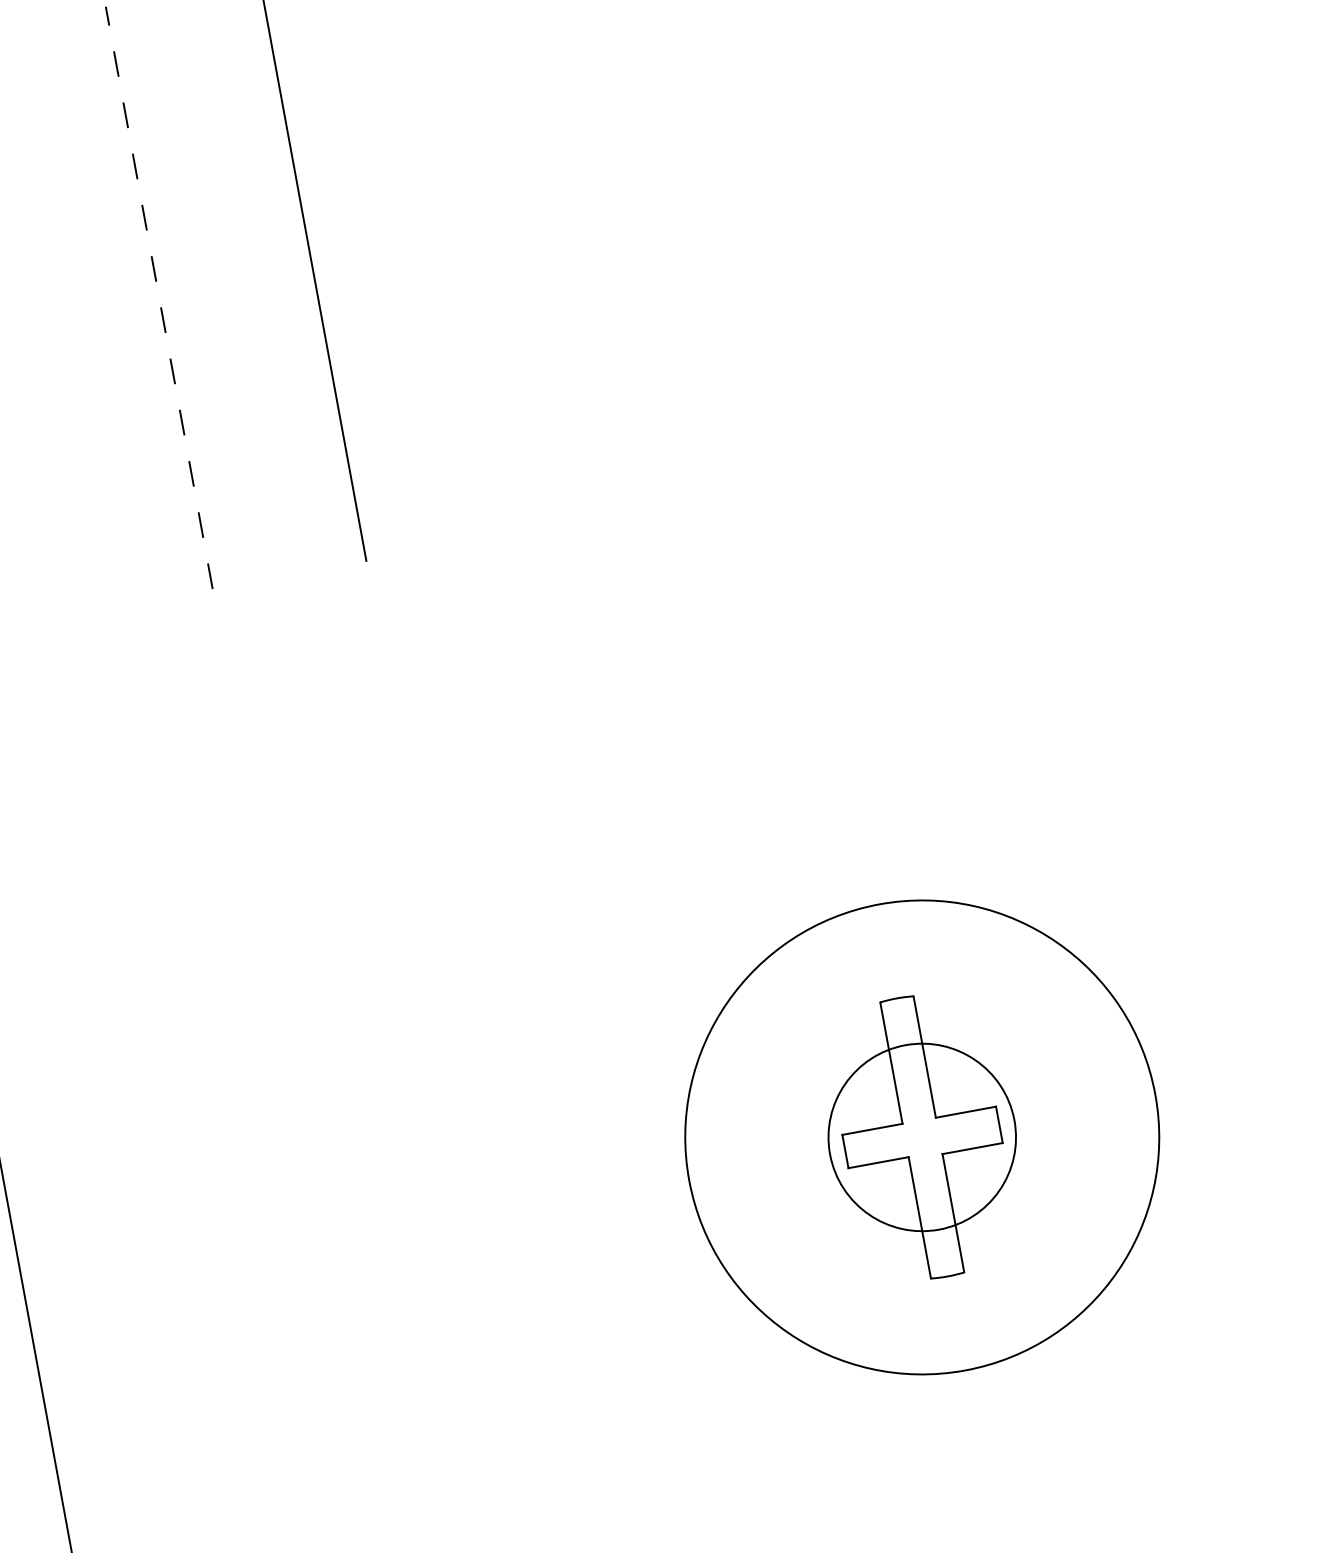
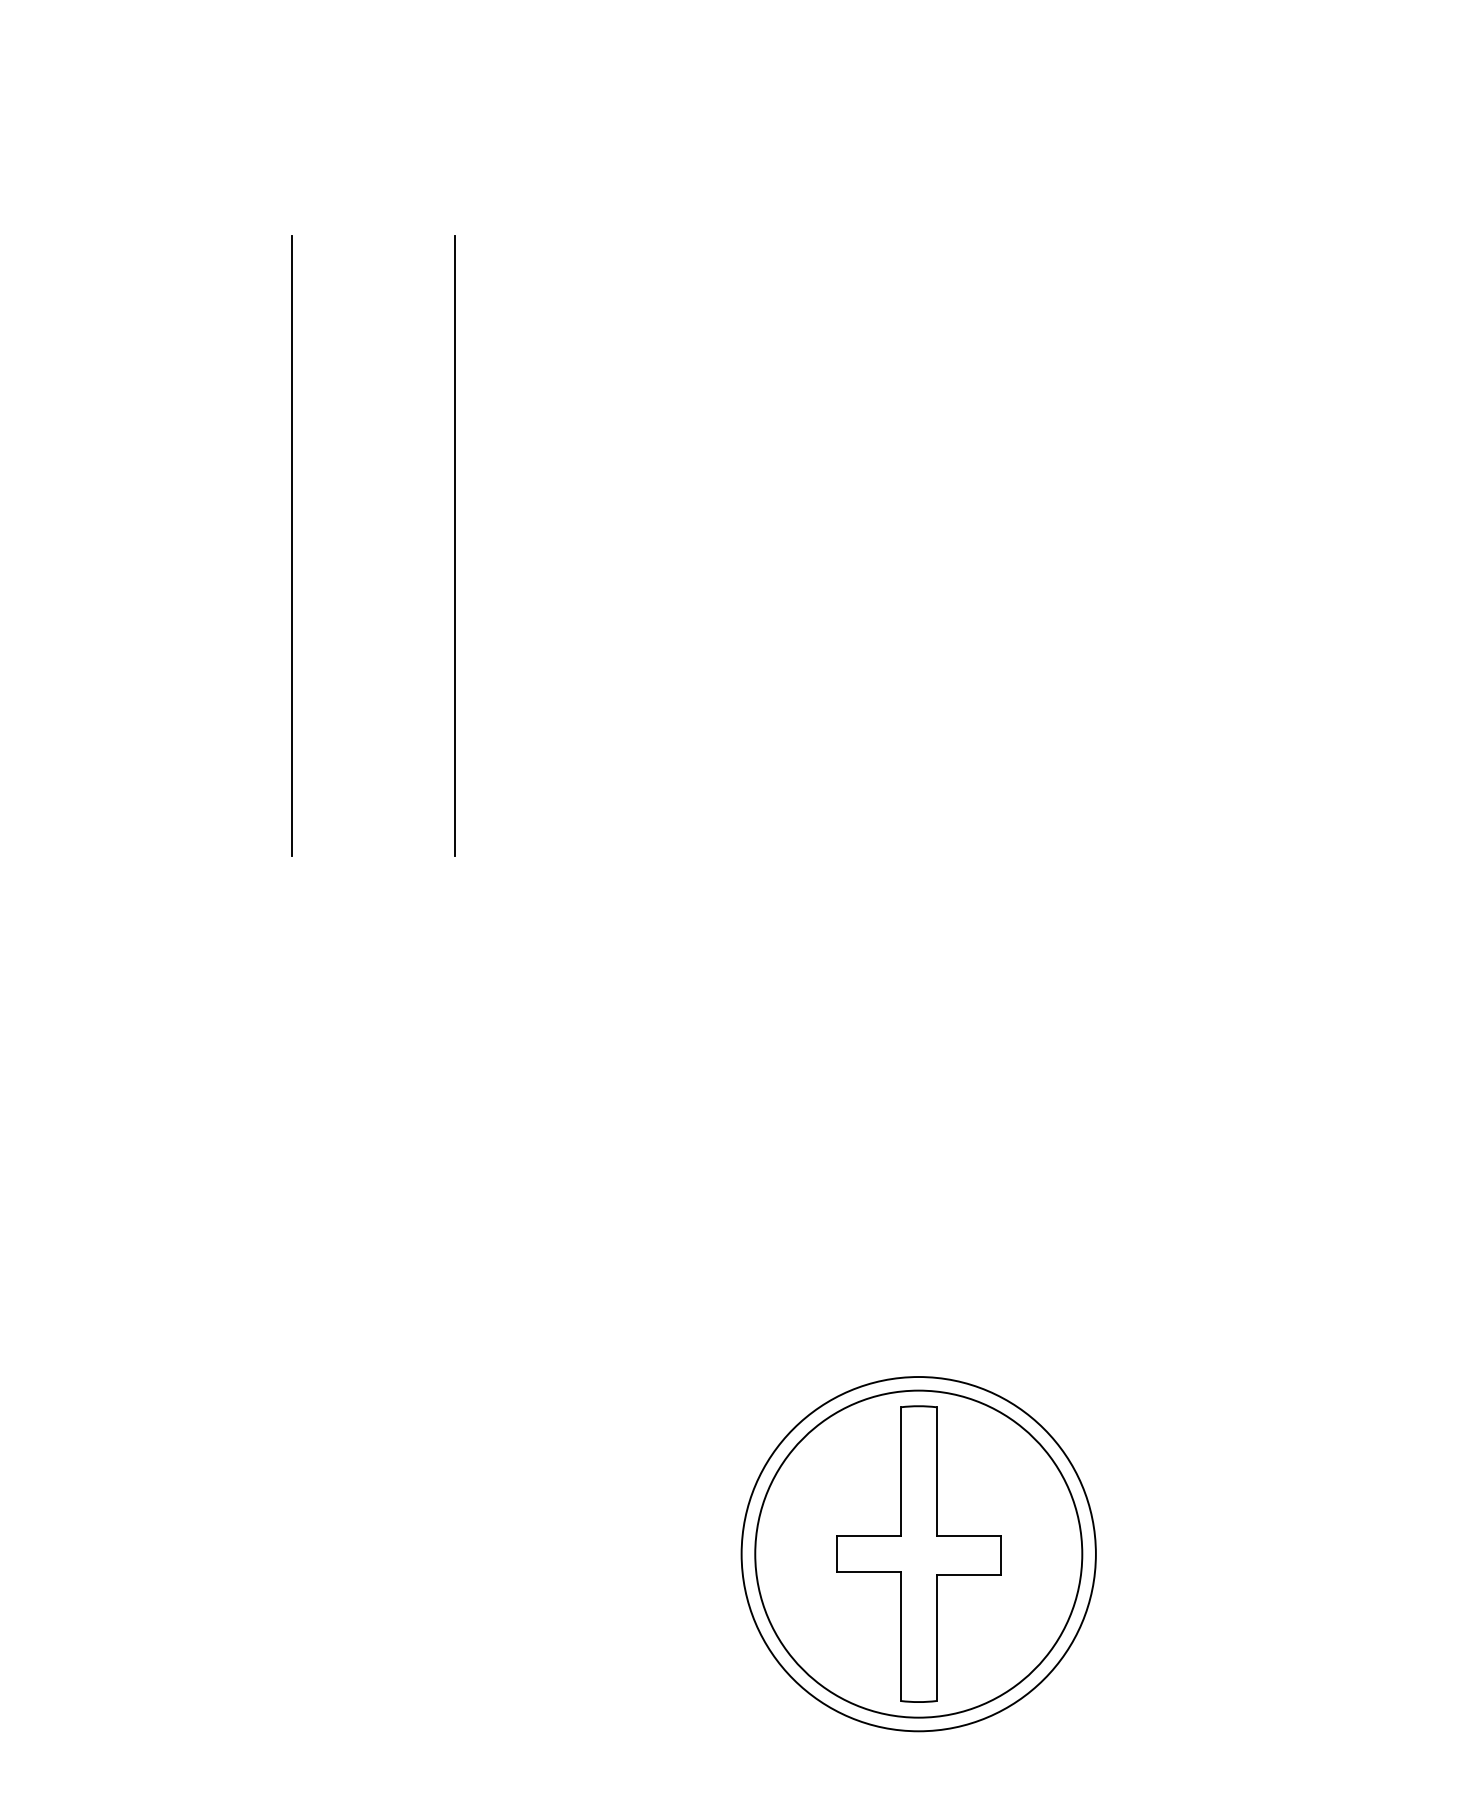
line: (158, 297) -> (291, 545), dashed -> solid
circle: (921, 1136) -> (918, 1553), size x1.67
circle: (922, 1137) -> (918, 1554), size x0.71

